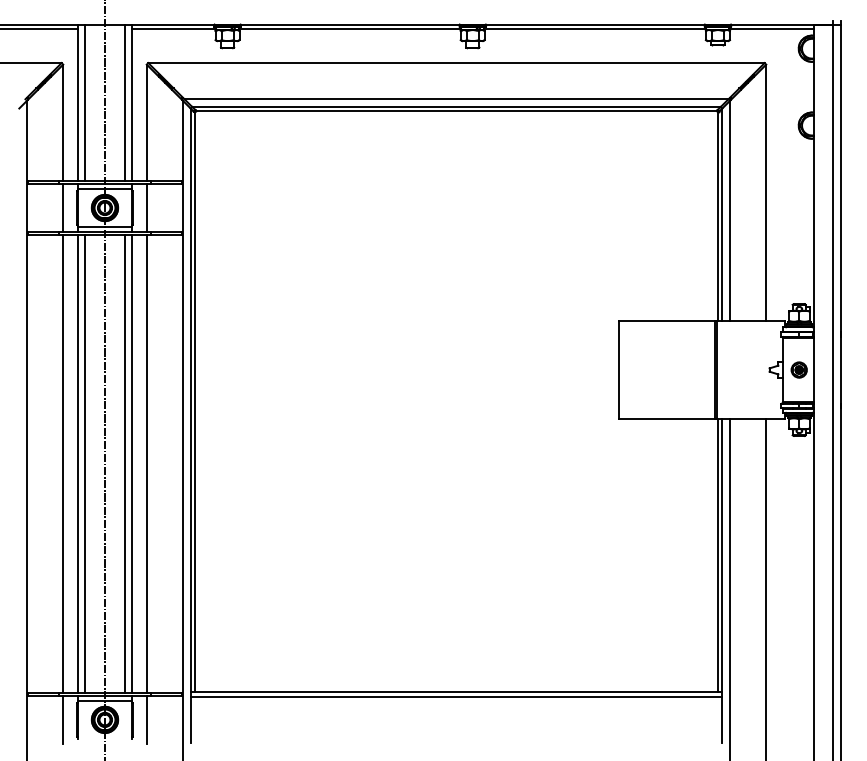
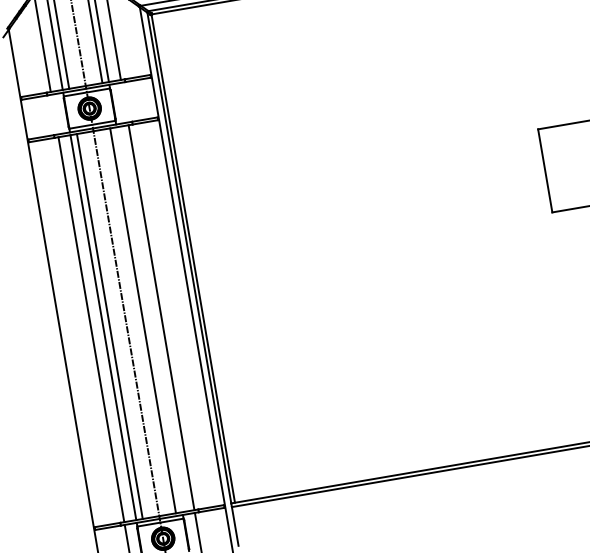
line: (63, 207) -> (54, 114), removed
line: (146, 207) -> (124, 102), removed
line: (132, 463) -> (149, 319), removed

